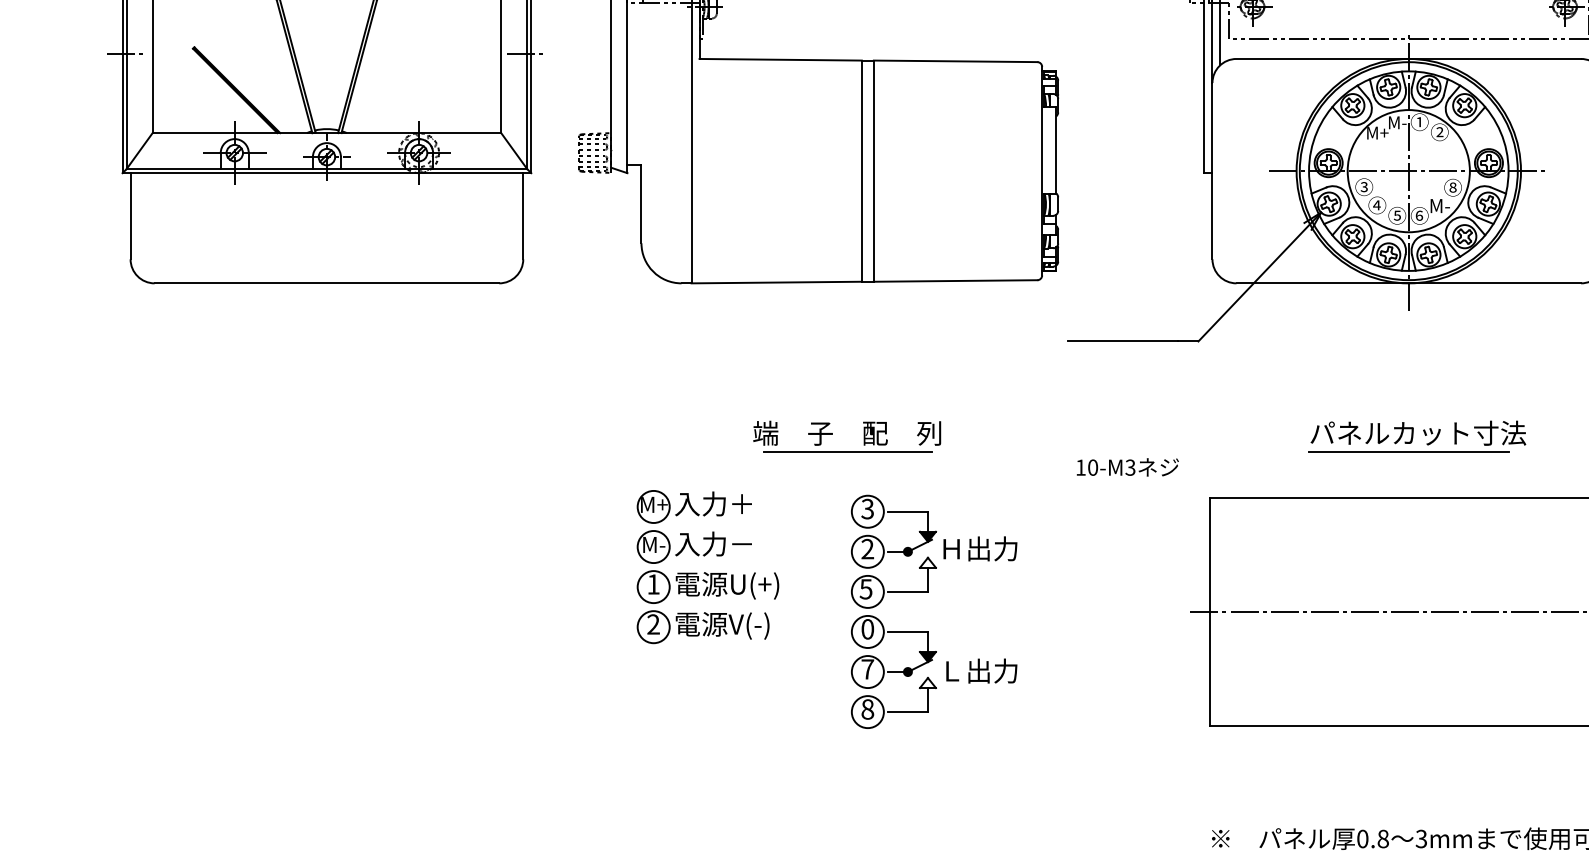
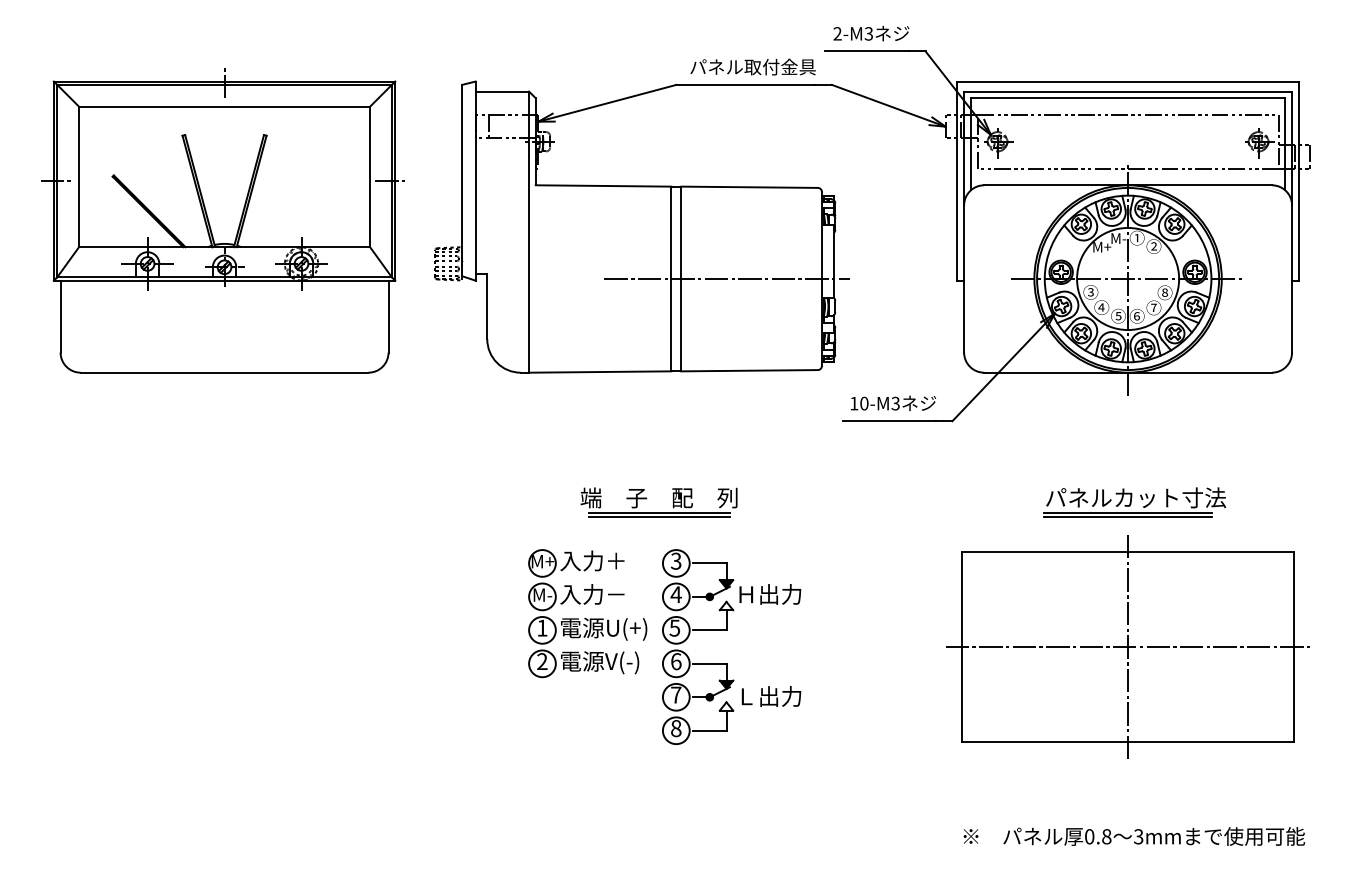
line: (929, 171) -> (727, 279), added
text: (1440, 205) -> (1154, 307), M- -> ⑦
line: (847, 455) -> (659, 516), added
line: (1408, 455) -> (1127, 516), added
text: (1126, 466) -> (892, 402), moved
text: (866, 548) -> (675, 594), 2 -> 4
part: (707, 566) -> (587, 613), moved
line: (1409, 611) -> (1128, 646), added
text: (868, 629) -> (676, 661), 0 -> 6

